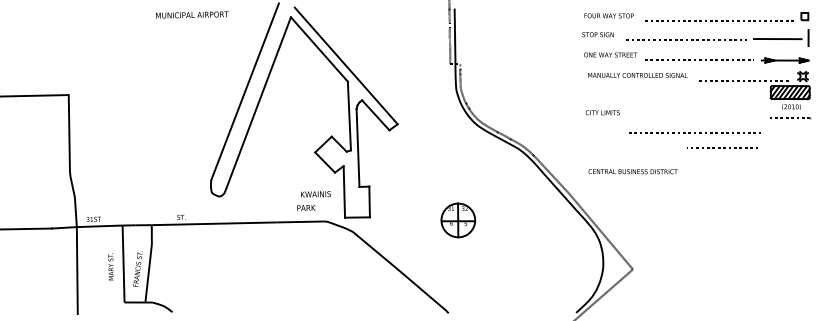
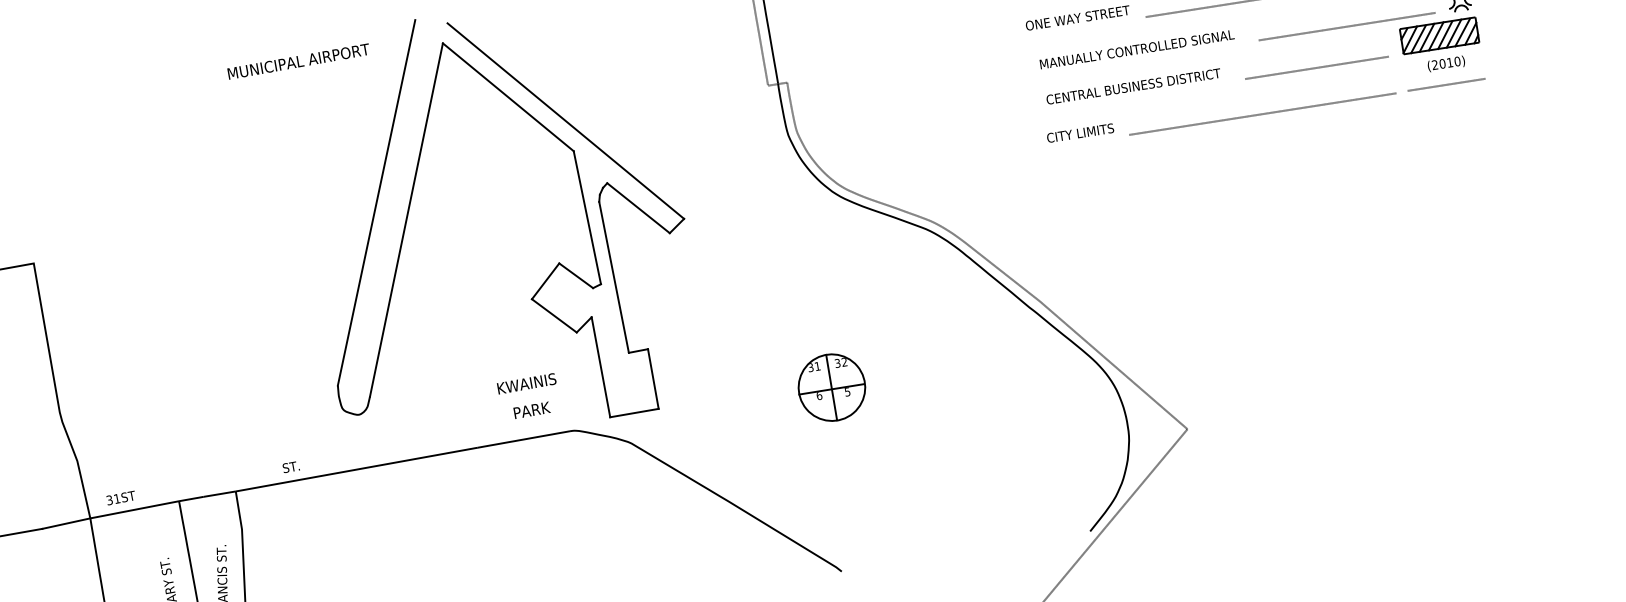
text: (192, 14) -> (298, 60), moved
line: (694, 132) -> (1260, 114), moved
line: (723, 147) -> (1317, 67), moved
text: (632, 171) -> (1132, 86), moved
text: (315, 194) -> (525, 384), moved

